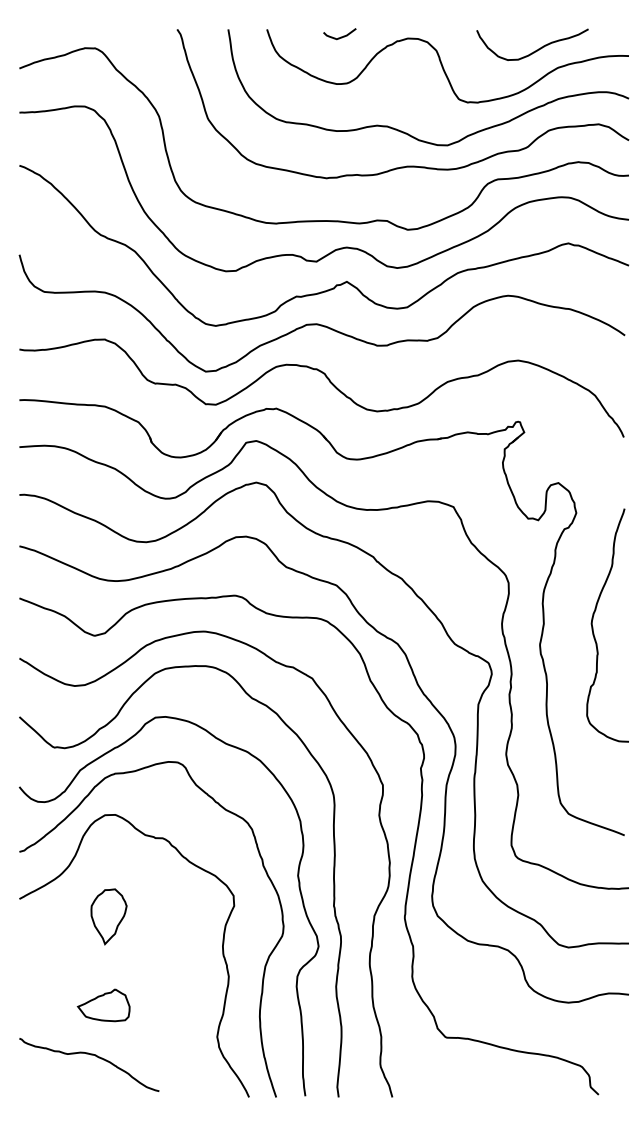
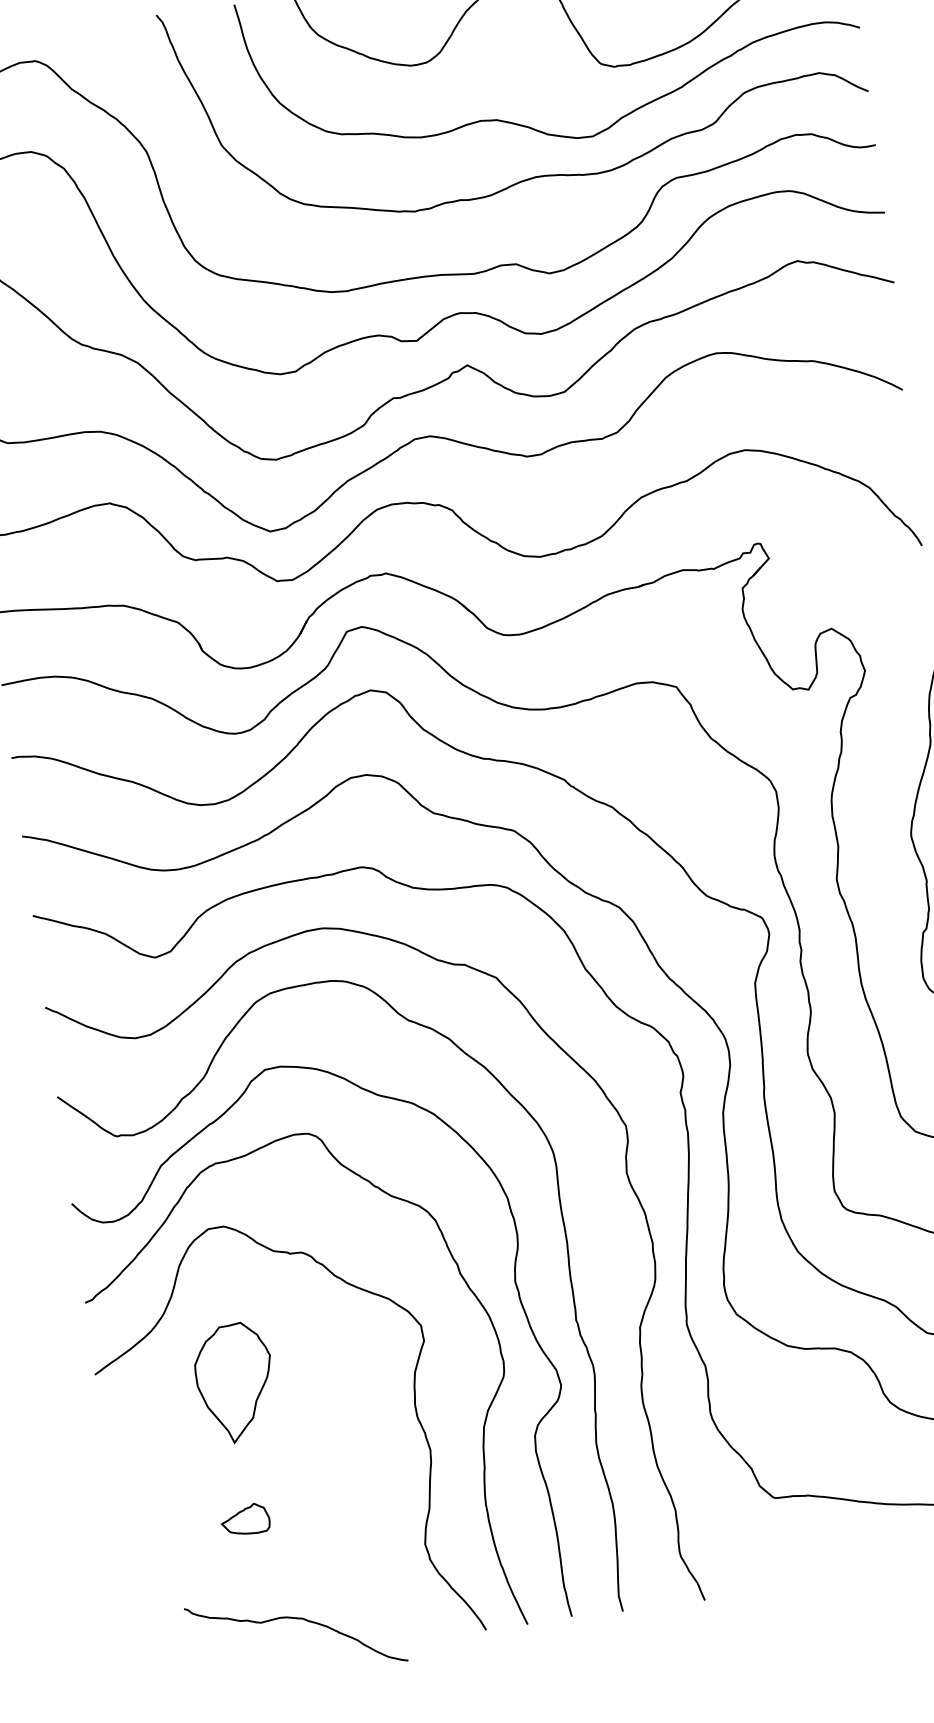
part: (108, 916) -> (234, 1383), size x1.4
part: (103, 1005) -> (245, 1519), size x0.6
curve: (90, 1055) -> (295, 1620), moved

